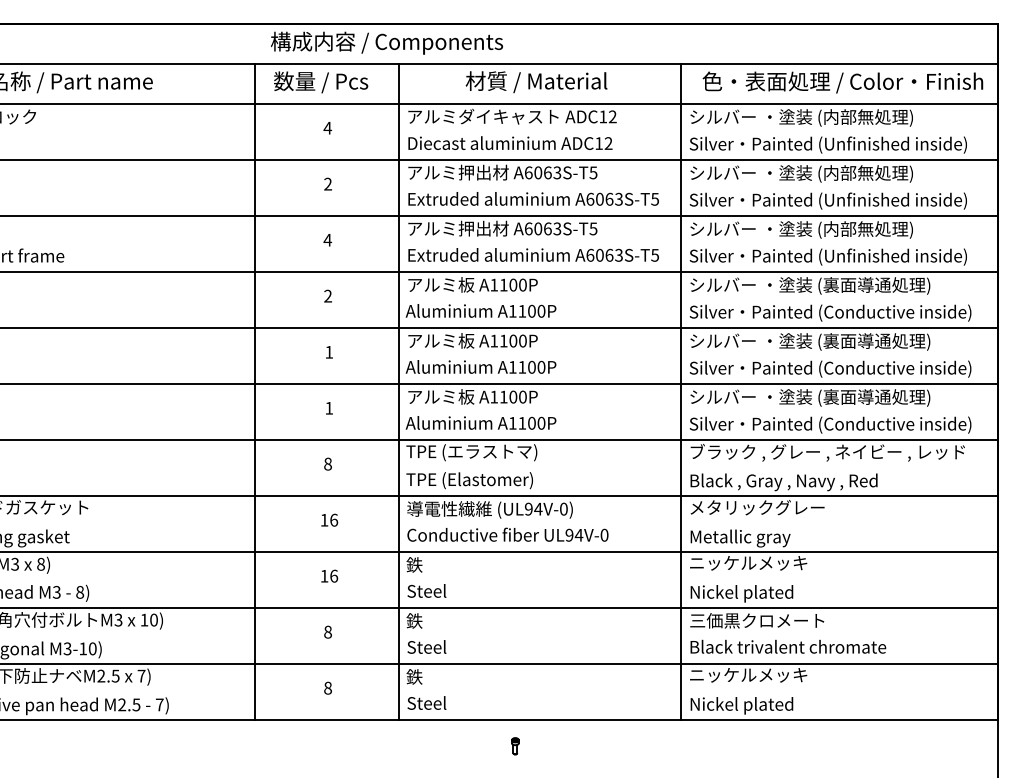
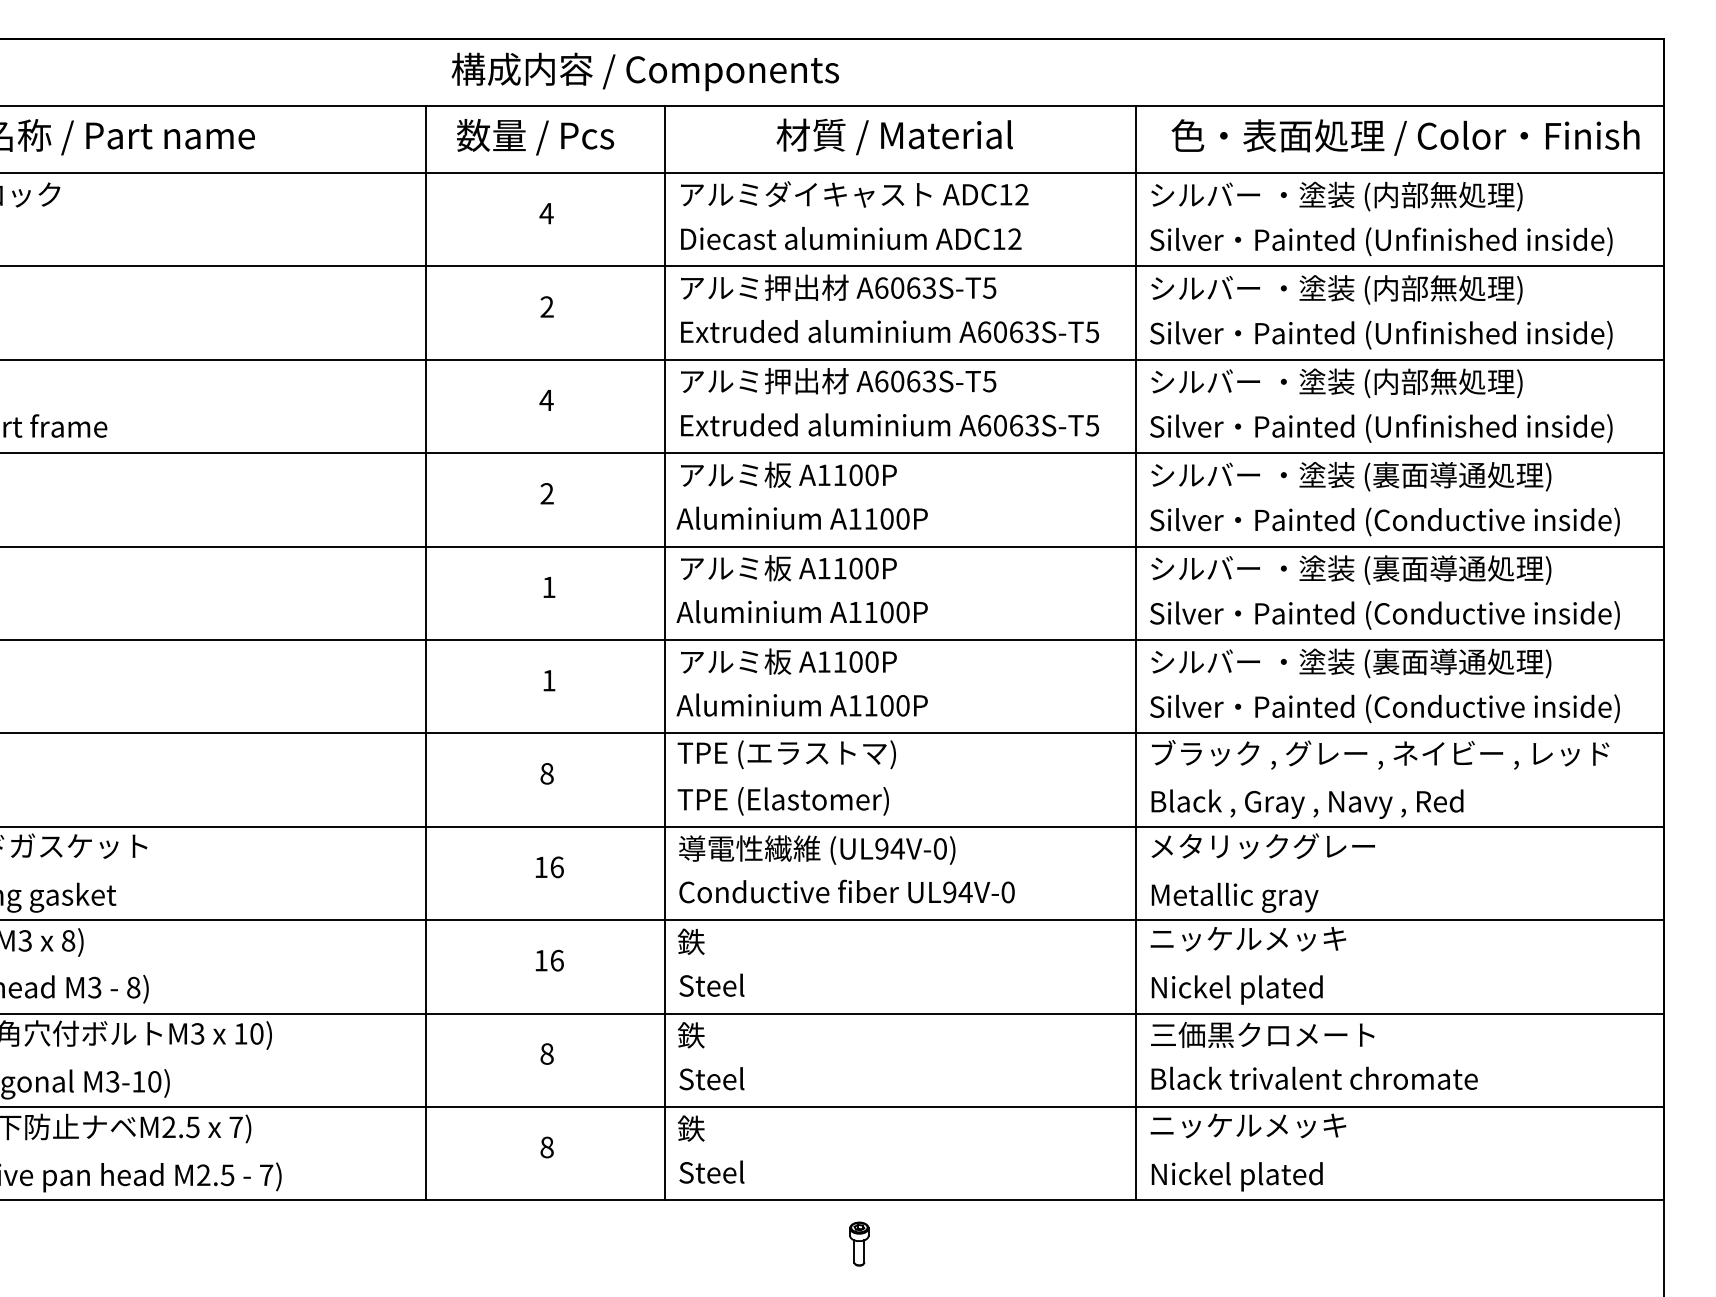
part: (515, 746) -> (859, 1244), size x1.6

